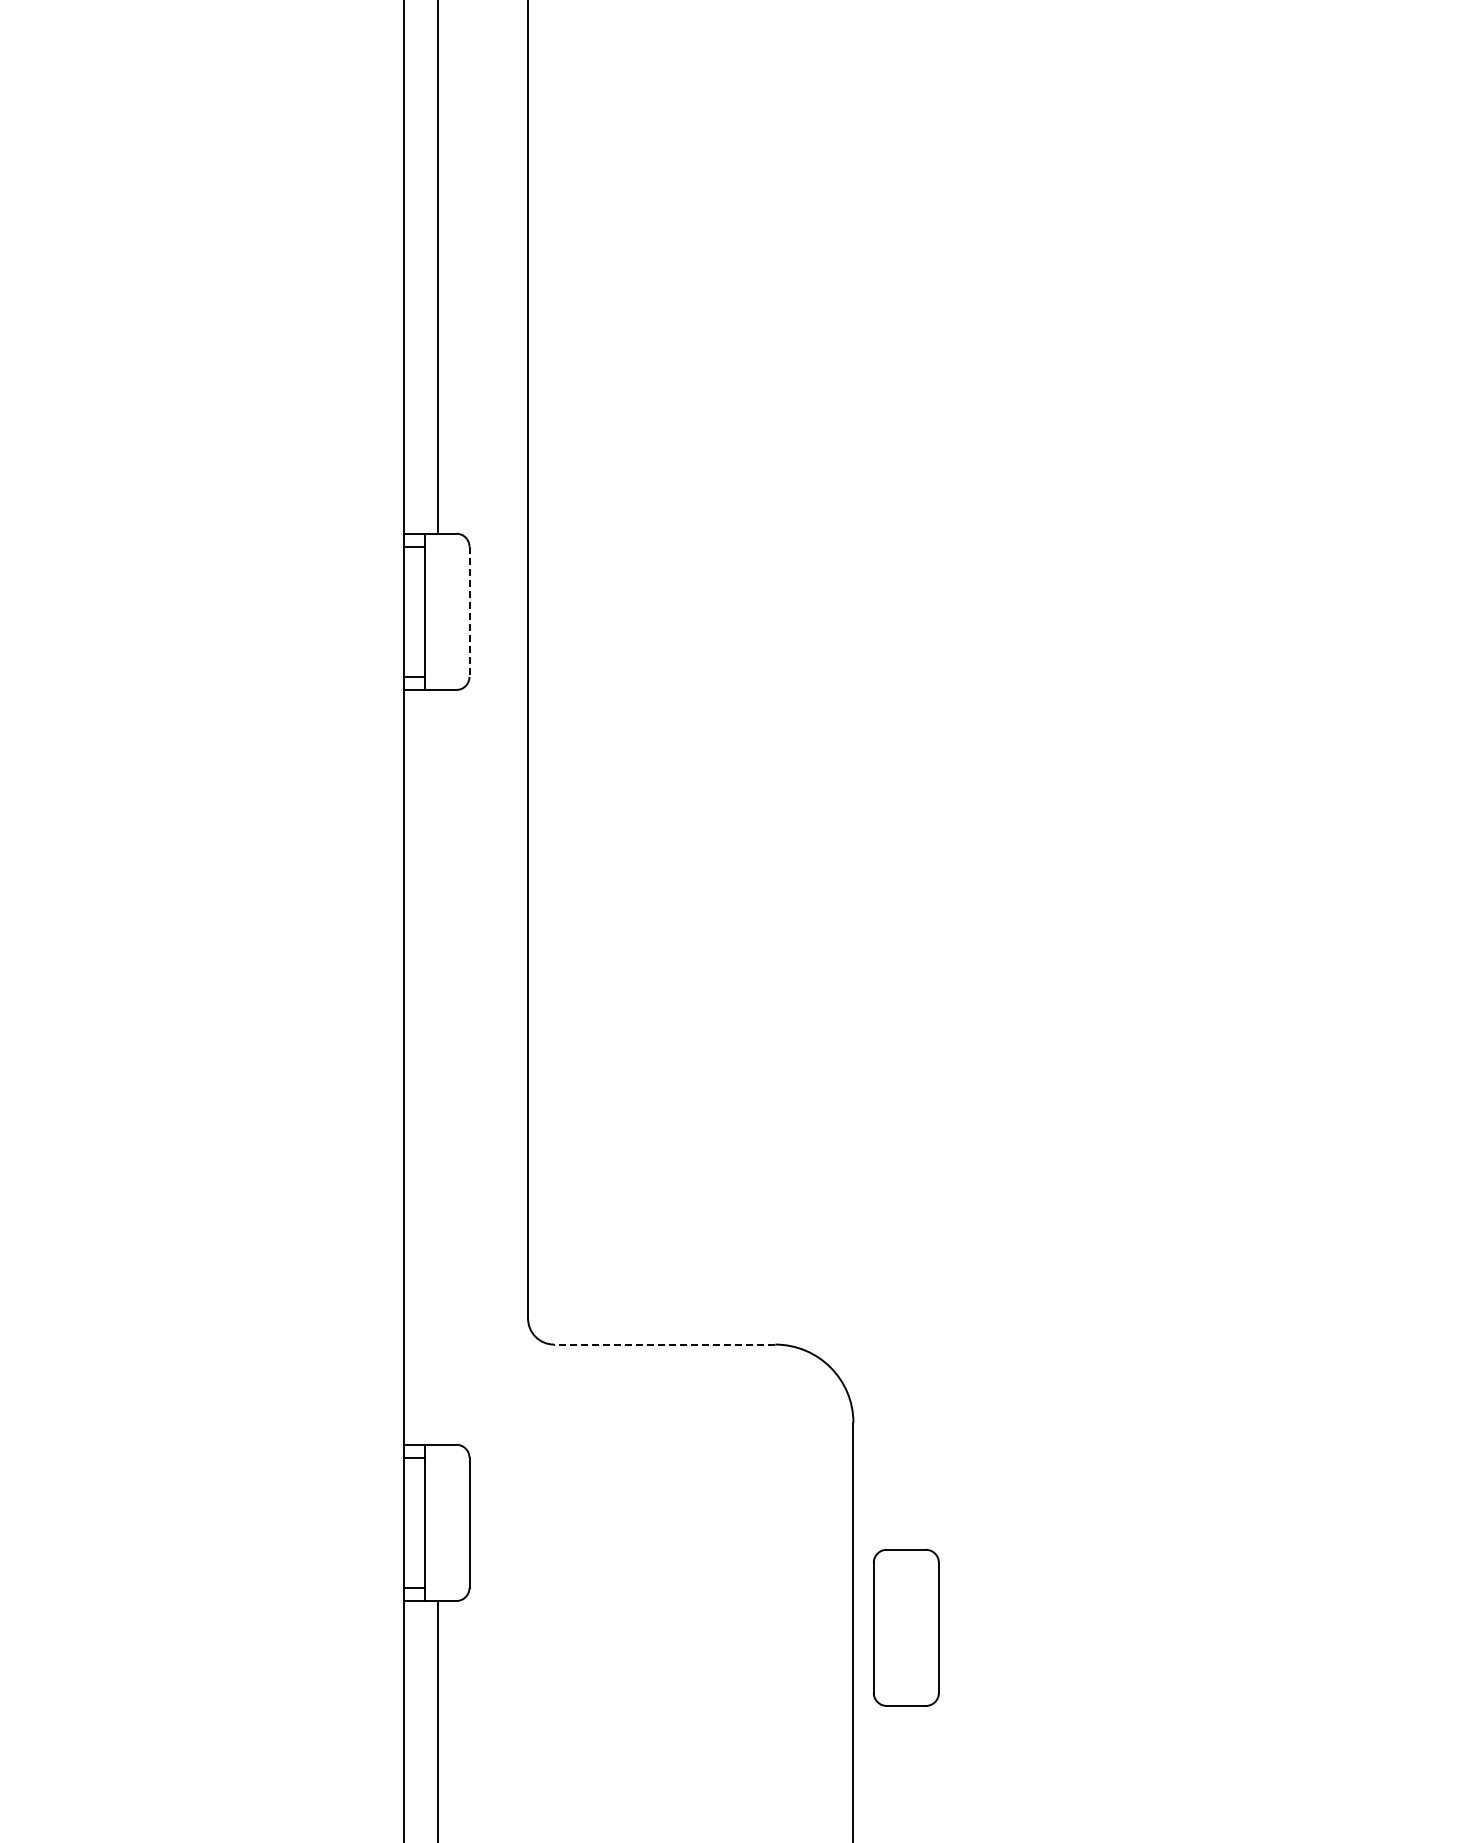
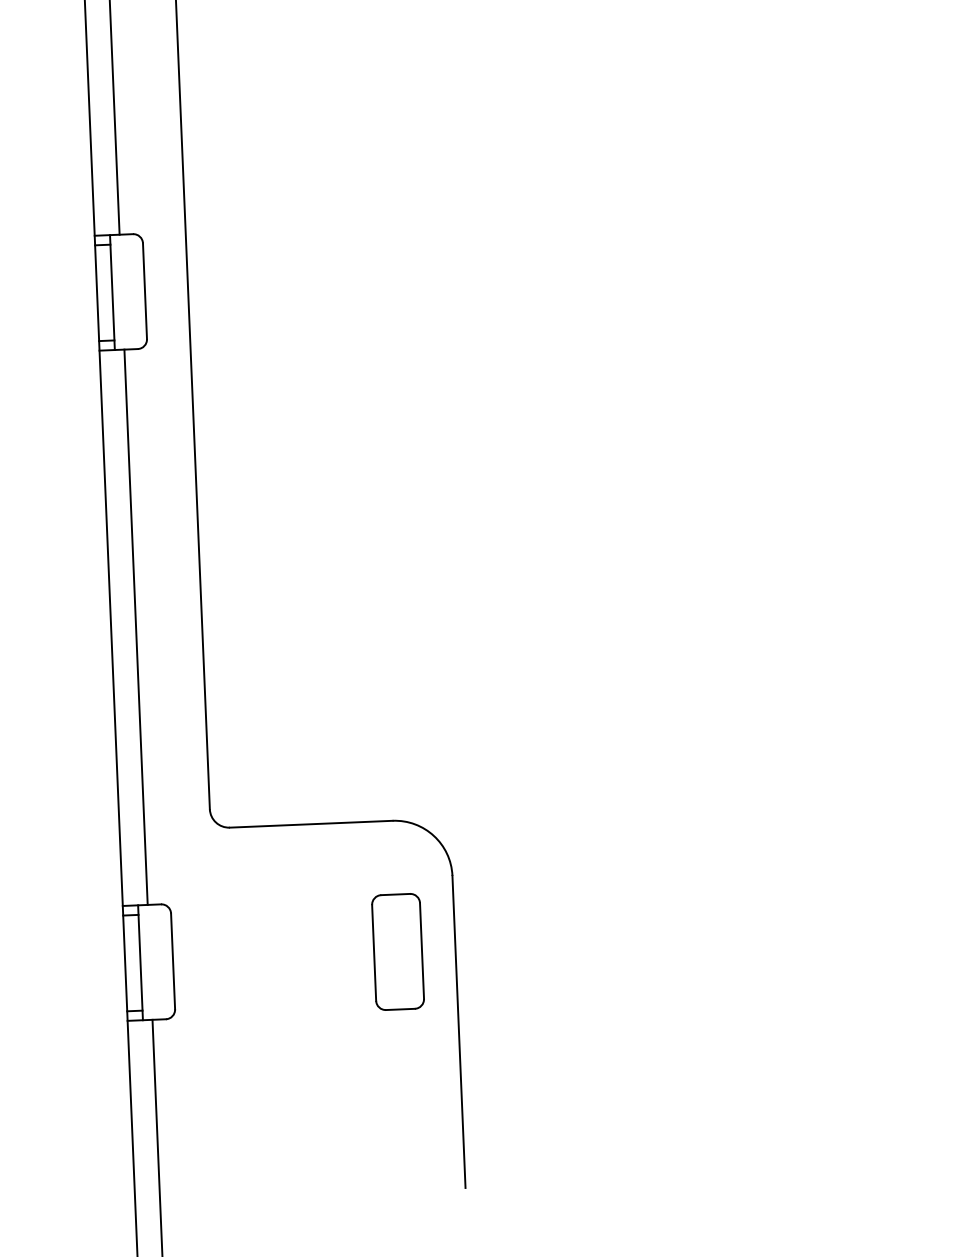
line: (469, 612) -> (145, 291), dashed -> solid
line: (438, 1066) -> (136, 626), added
line: (664, 1344) -> (311, 824), dashed -> solid
part: (905, 1627) -> (397, 951), moved

